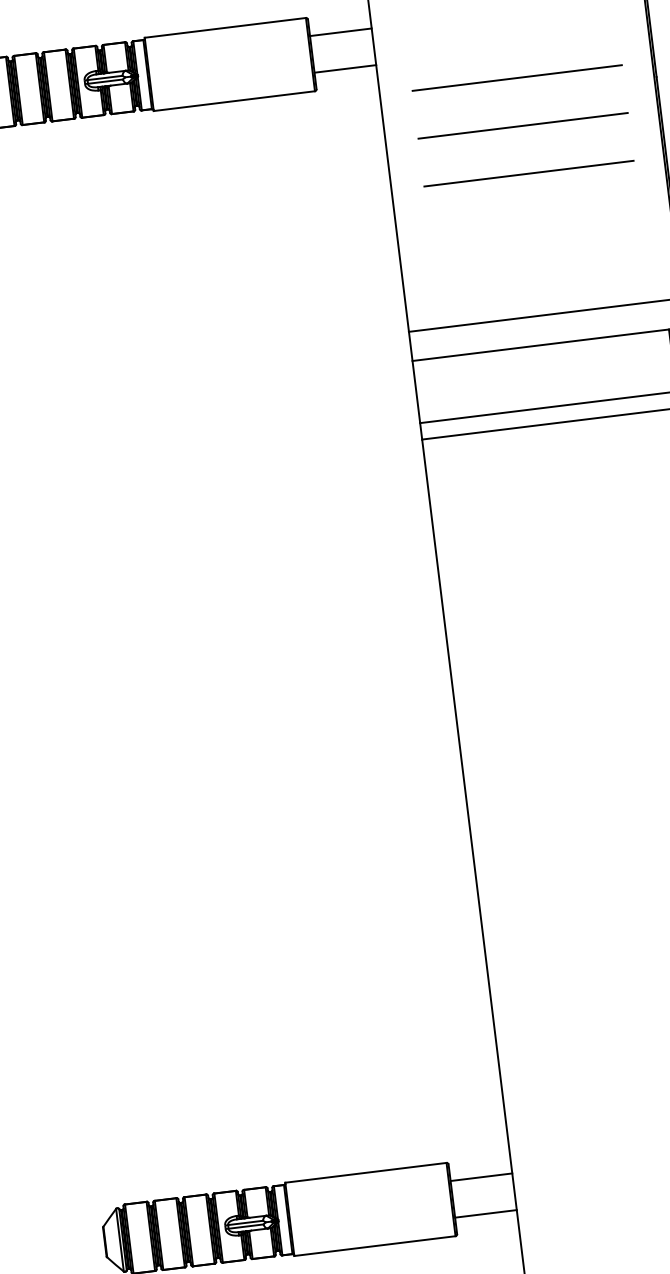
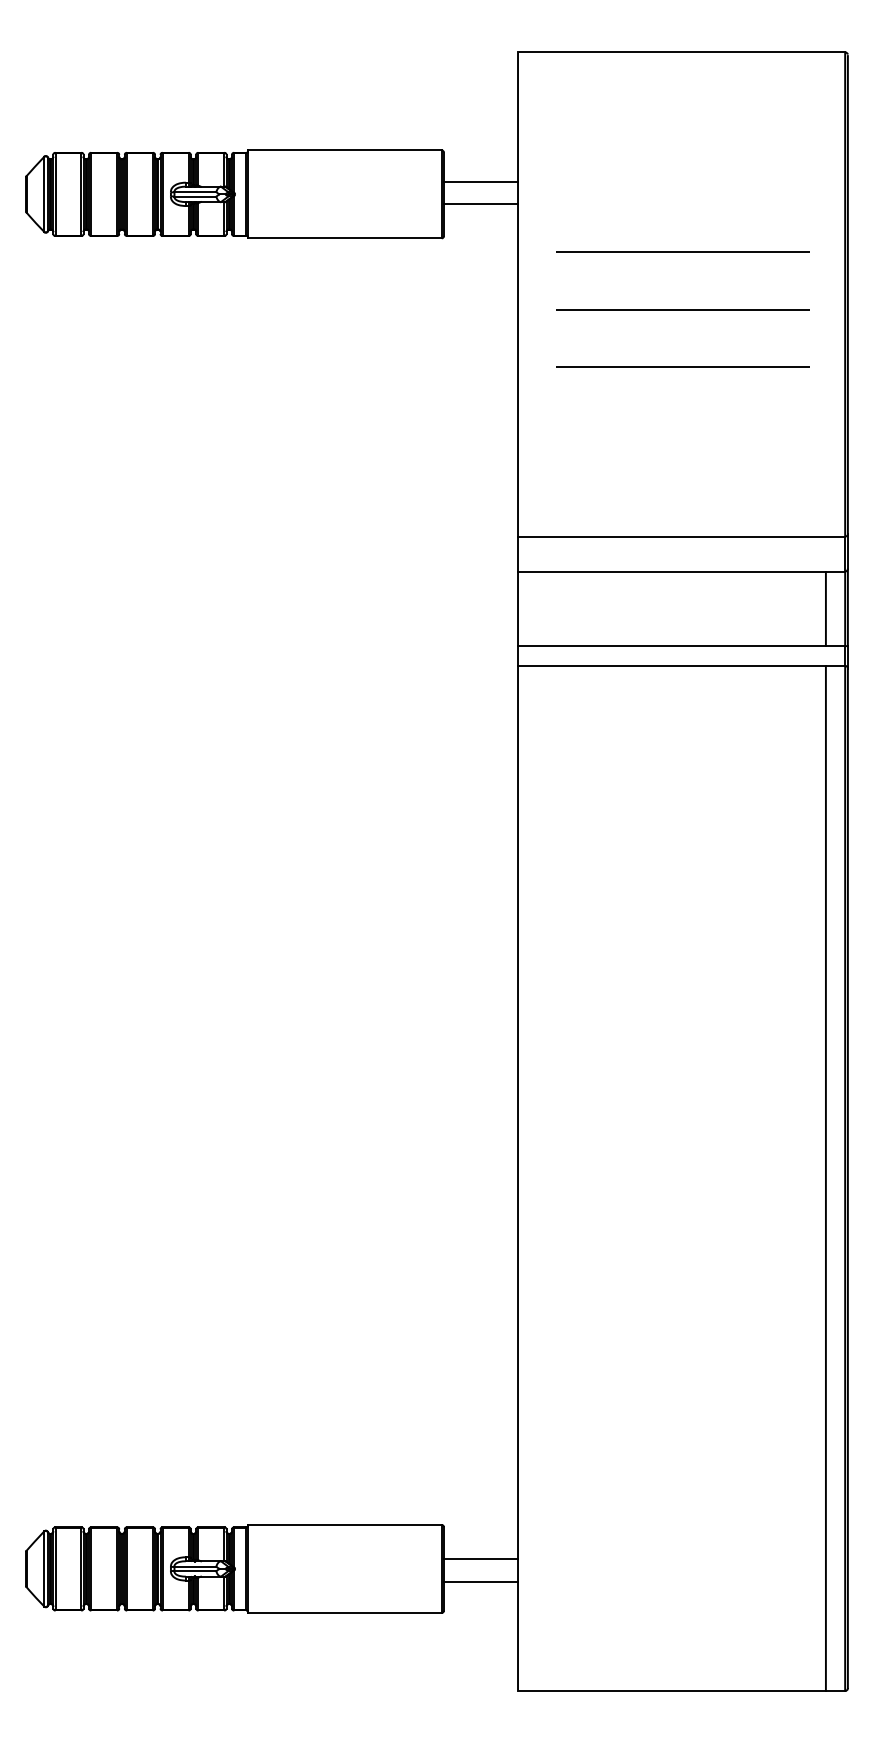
line: (340, 32) -> (480, 204), moved
line: (344, 69) -> (480, 182), moved
line: (481, 1176) -> (480, 1581), moved
line: (485, 1213) -> (480, 1558), moved

